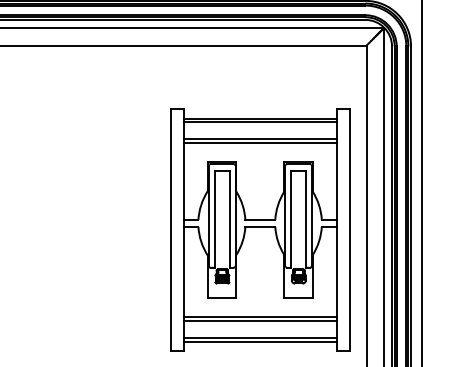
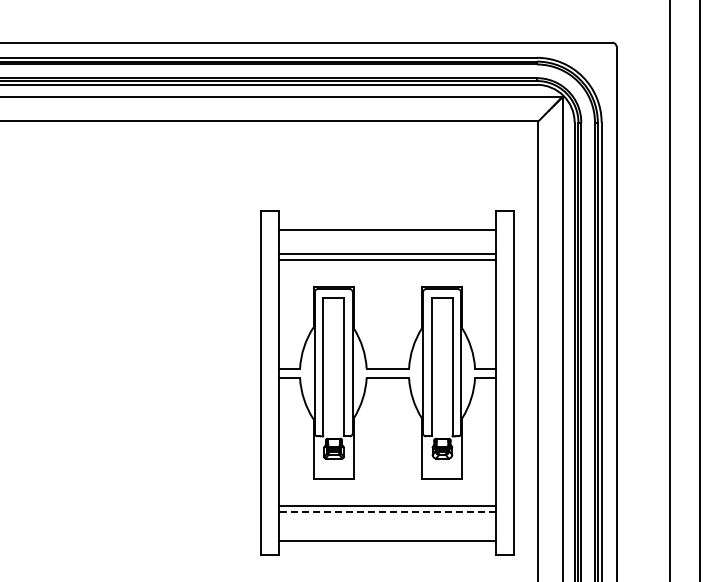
line: (260, 118) -> (387, 224), removed
line: (260, 321) -> (387, 512), solid -> dashed
line: (260, 337) -> (387, 535), removed

